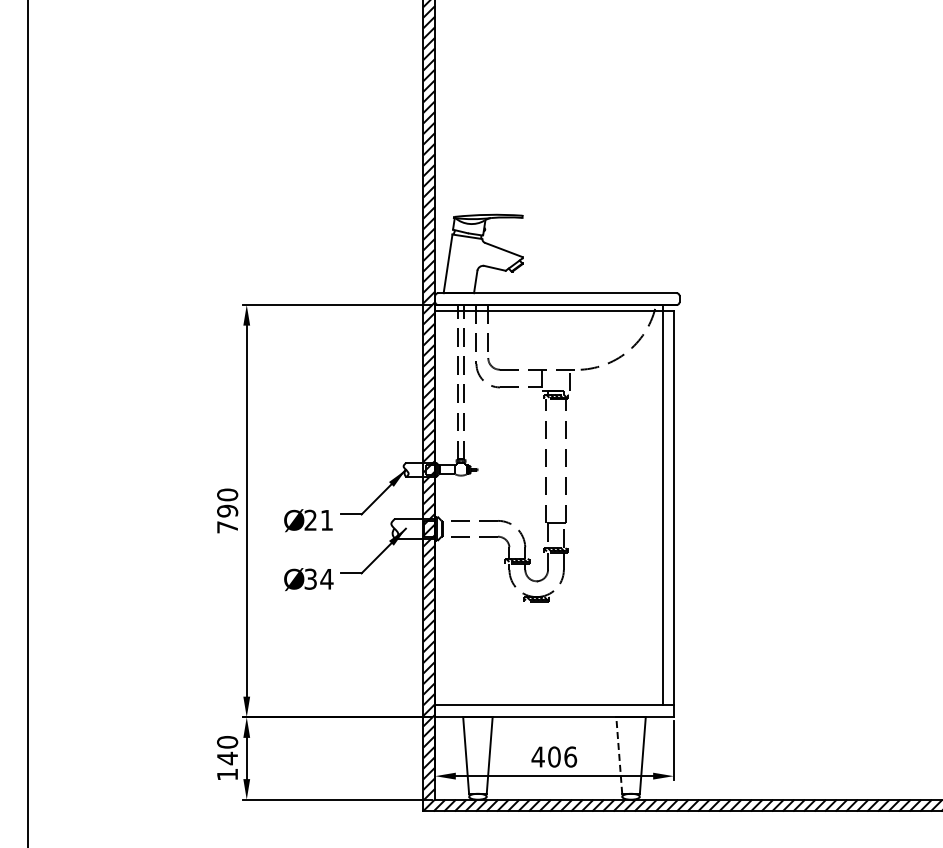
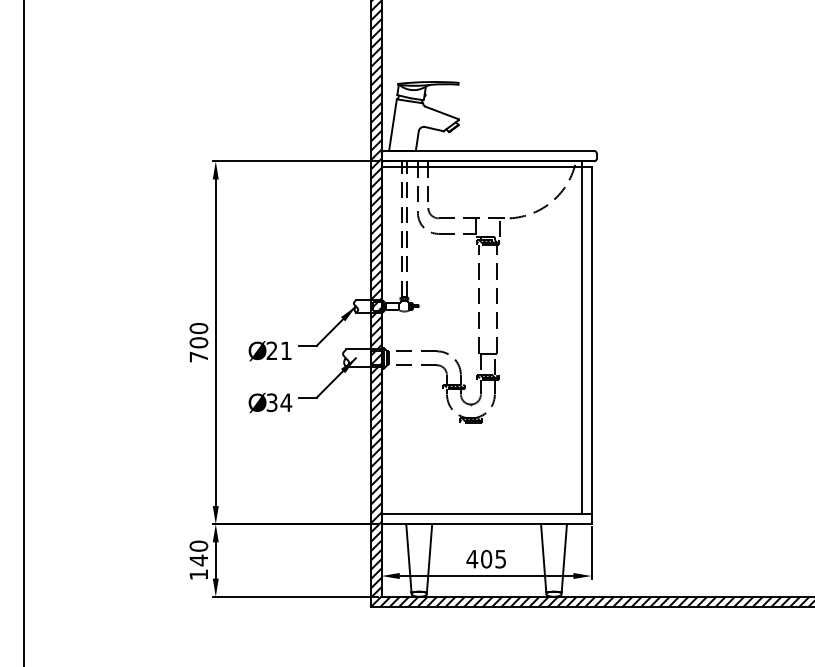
text: (227, 510) -> (198, 342), 790 -> 700
line: (619, 755) -> (543, 557), dashed -> solid
text: (570, 756) -> (500, 558), 406 -> 405

